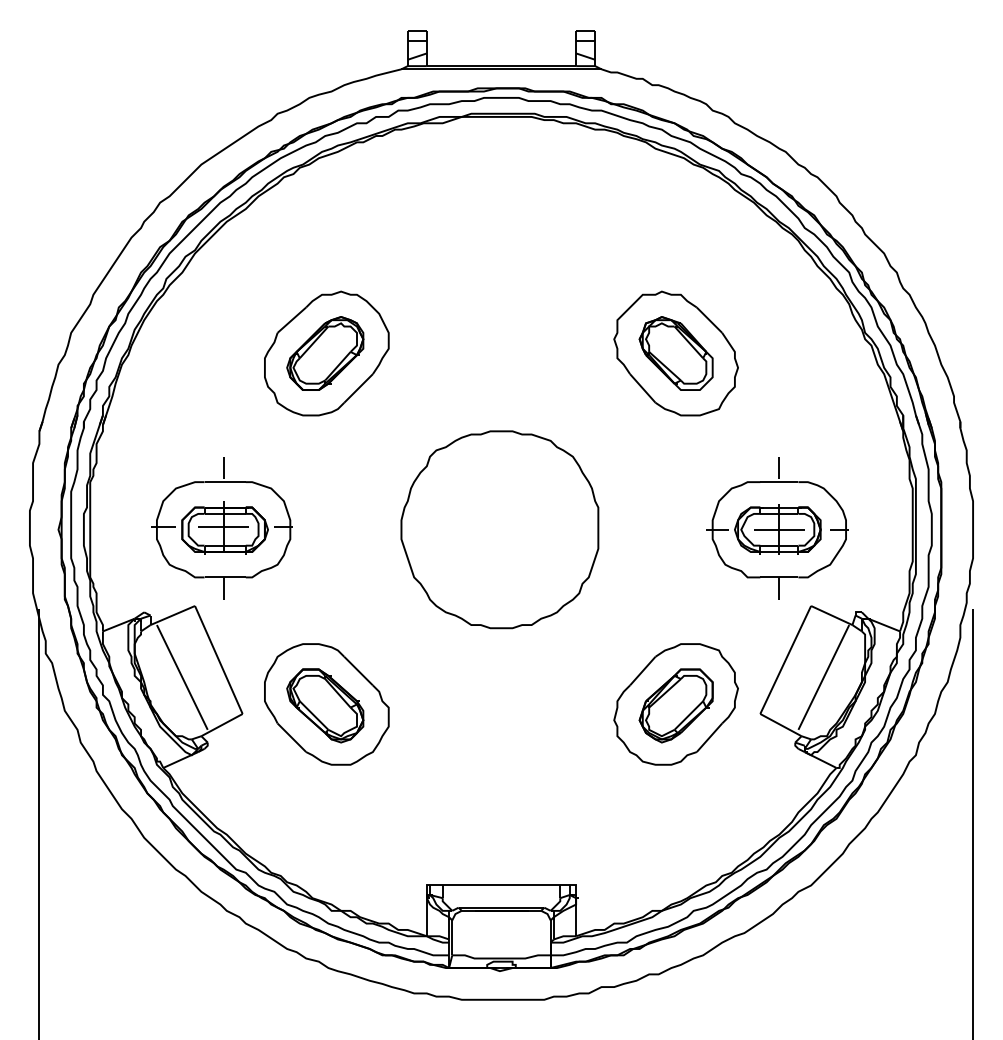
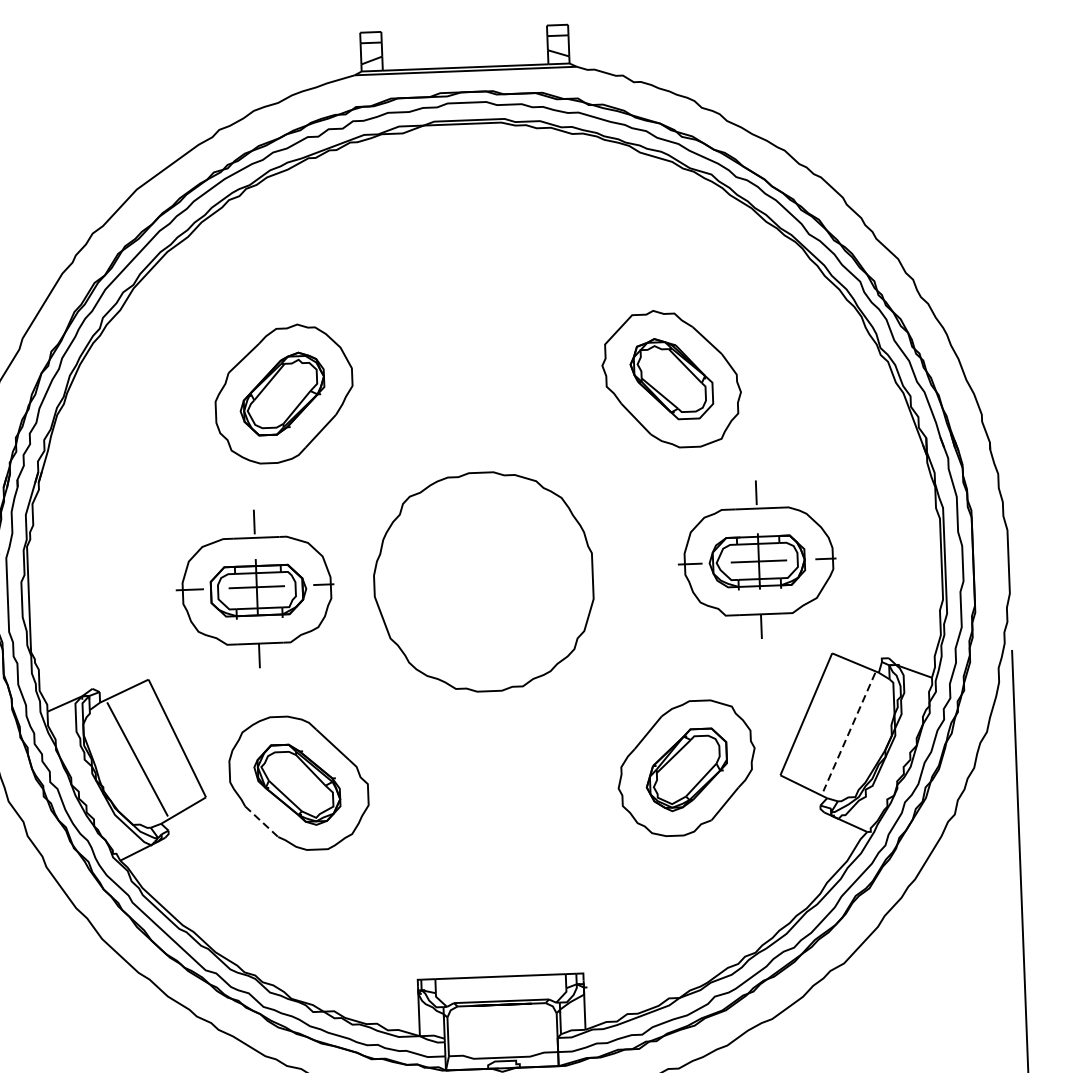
part: (221, 528) -> (254, 589), moved
part: (777, 528) -> (756, 560), moved
line: (823, 677) -> (848, 732), solid -> dashed
line: (292, 738) -> (262, 822), solid -> dashed

